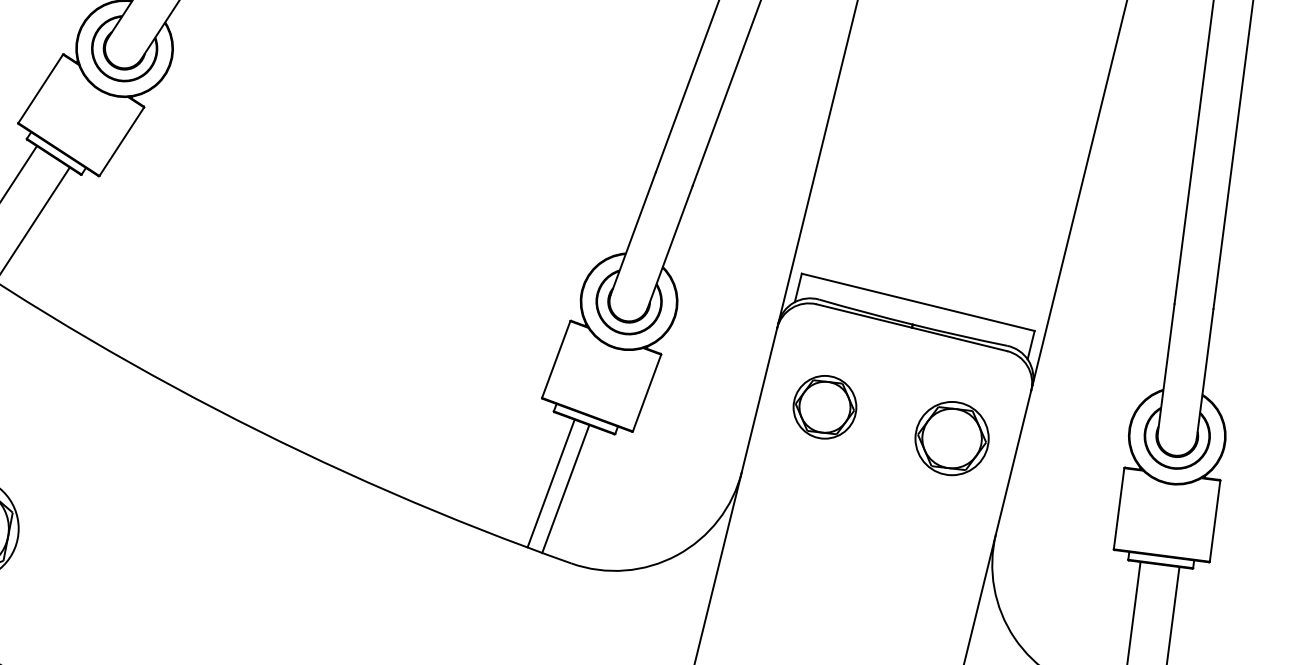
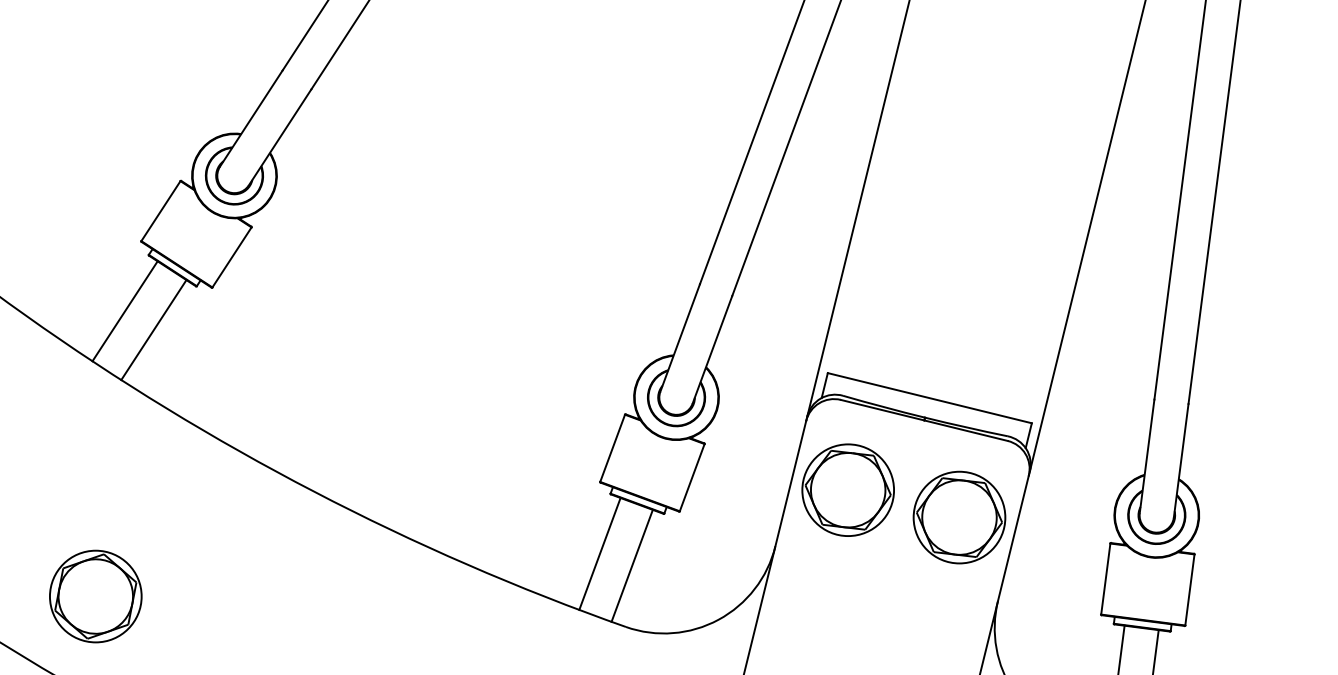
part: (824, 406) -> (847, 489), size x1.67
part: (952, 438) -> (959, 517), size x1.43
line: (550, 483) -> (631, 565), moved
line: (565, 488) -> (599, 553), moved

